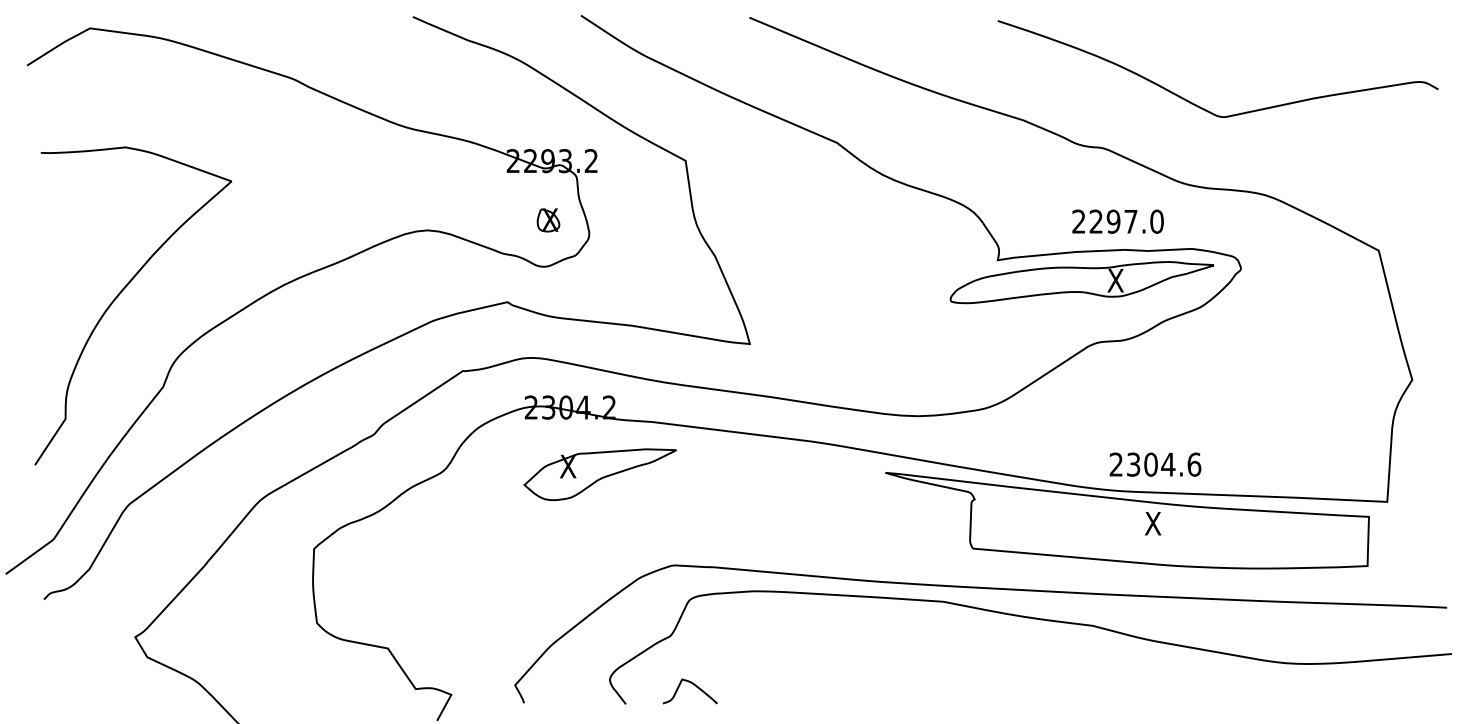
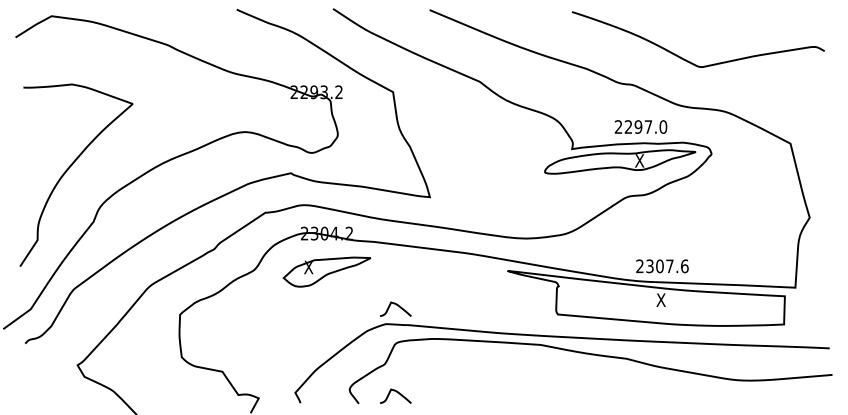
part: (548, 220) -> (314, 126), removed
text: (1167, 464) -> (669, 266), 2304.6 -> 2307.6
part: (599, 473) -> (326, 271), moved
curve: (693, 534) -> (397, 306), added

